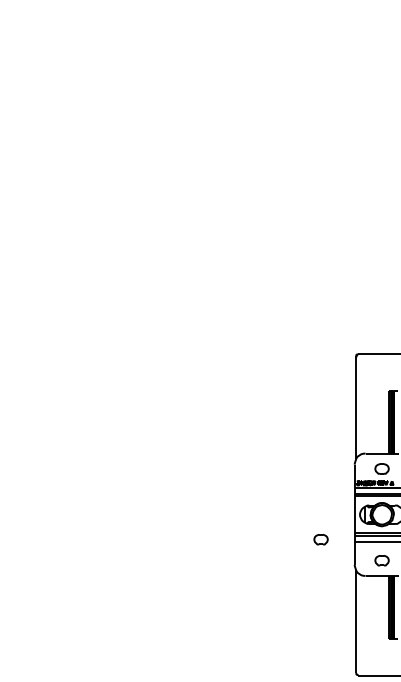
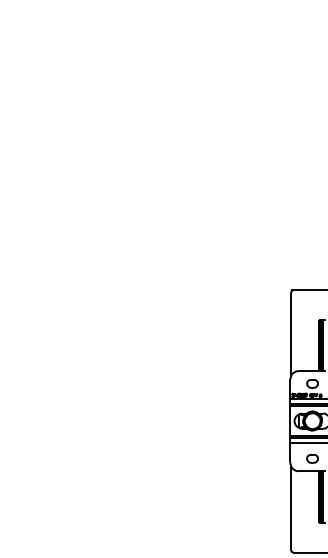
part: (320, 539) -> (262, 441), removed

